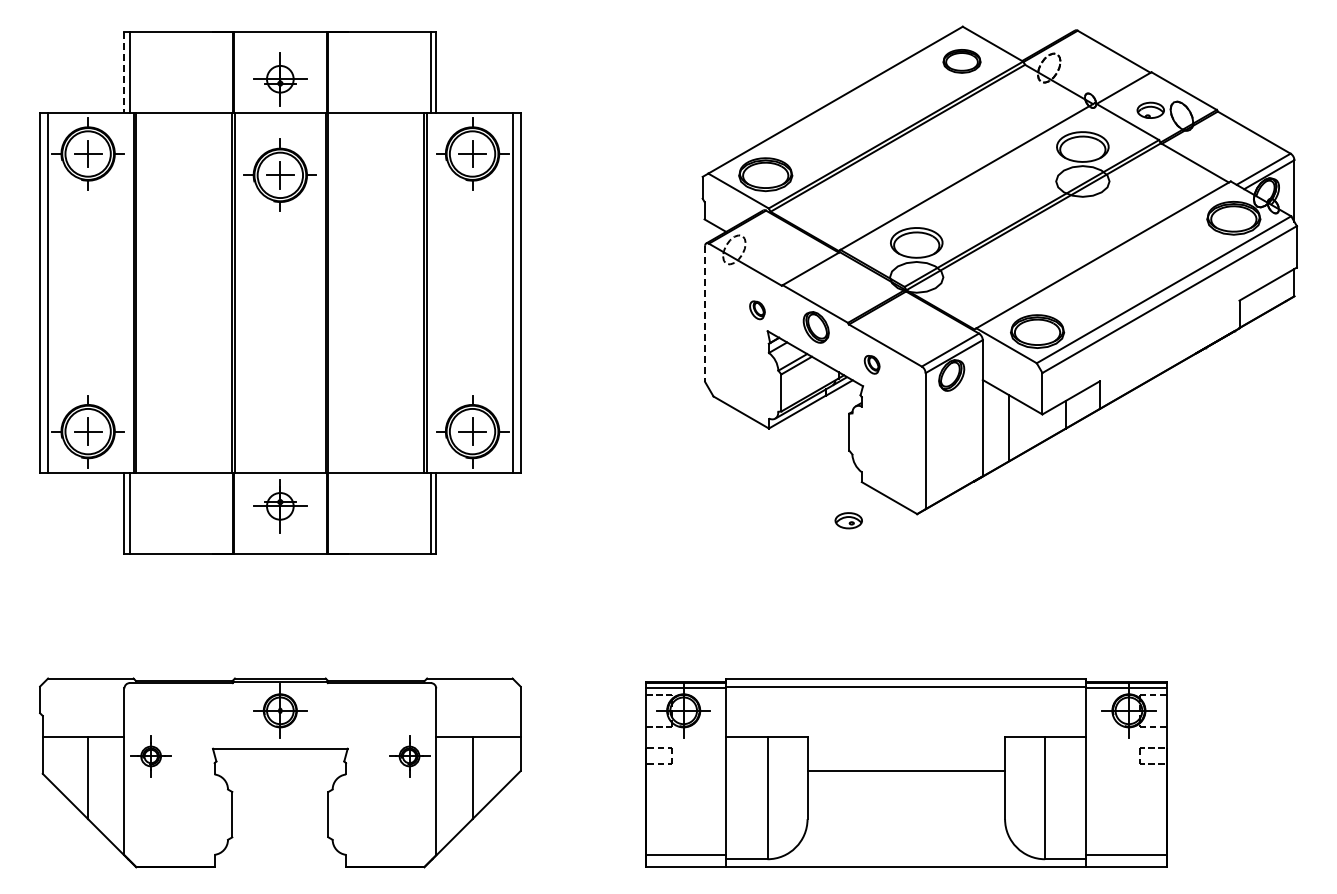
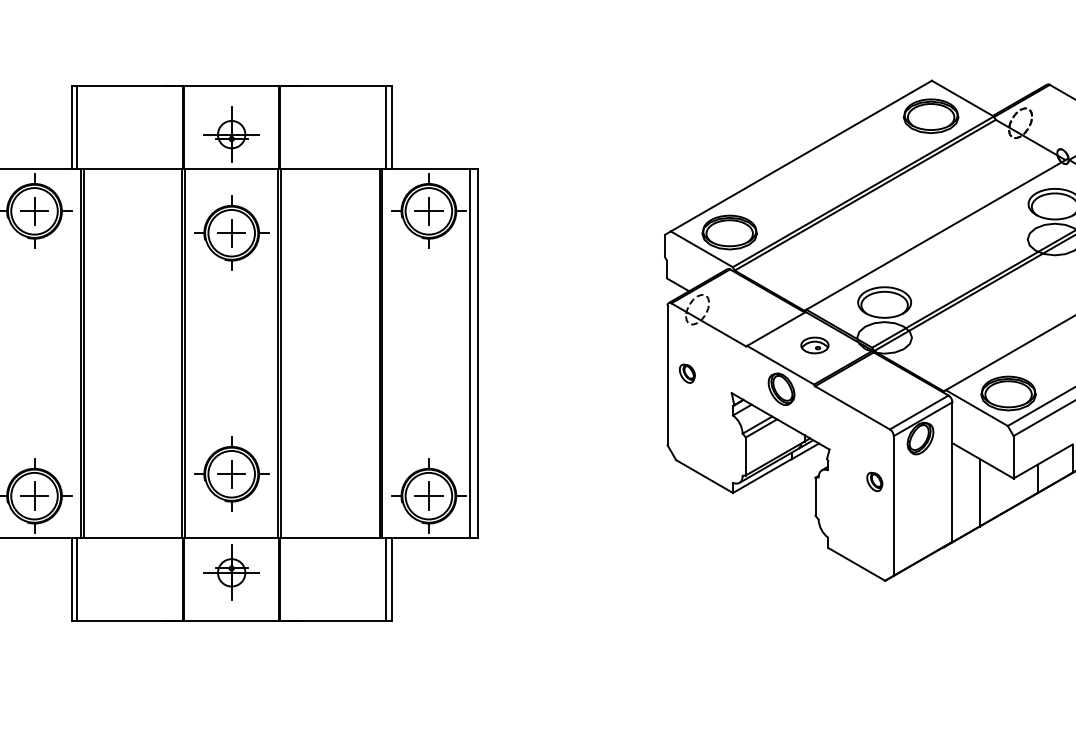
part: (961, 61) -> (930, 116), size x1.43
line: (124, 72) -> (71, 127), dashed -> solid
part: (757, 310) -> (687, 373), moved
line: (705, 314) -> (667, 375), dashed -> solid
part: (871, 364) -> (874, 481), moved
part: (279, 409) -> (230, 473), added
part: (848, 520) -> (814, 345), moved

